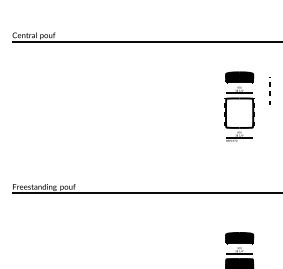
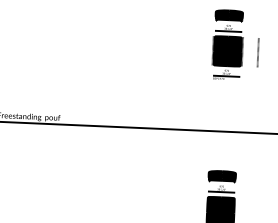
line: (269, 91) -> (257, 51), moved
fill: (239, 112) -> (227, 50), added

